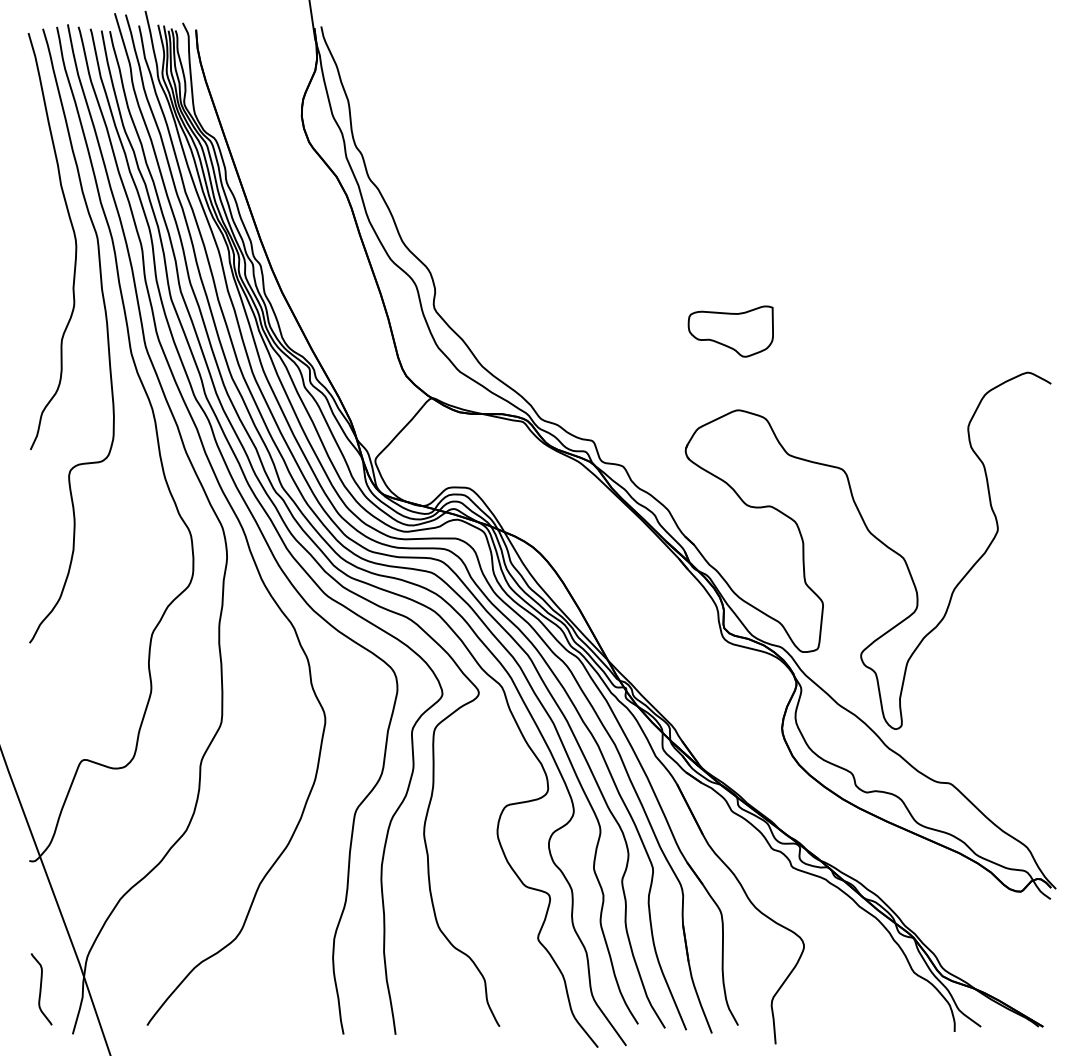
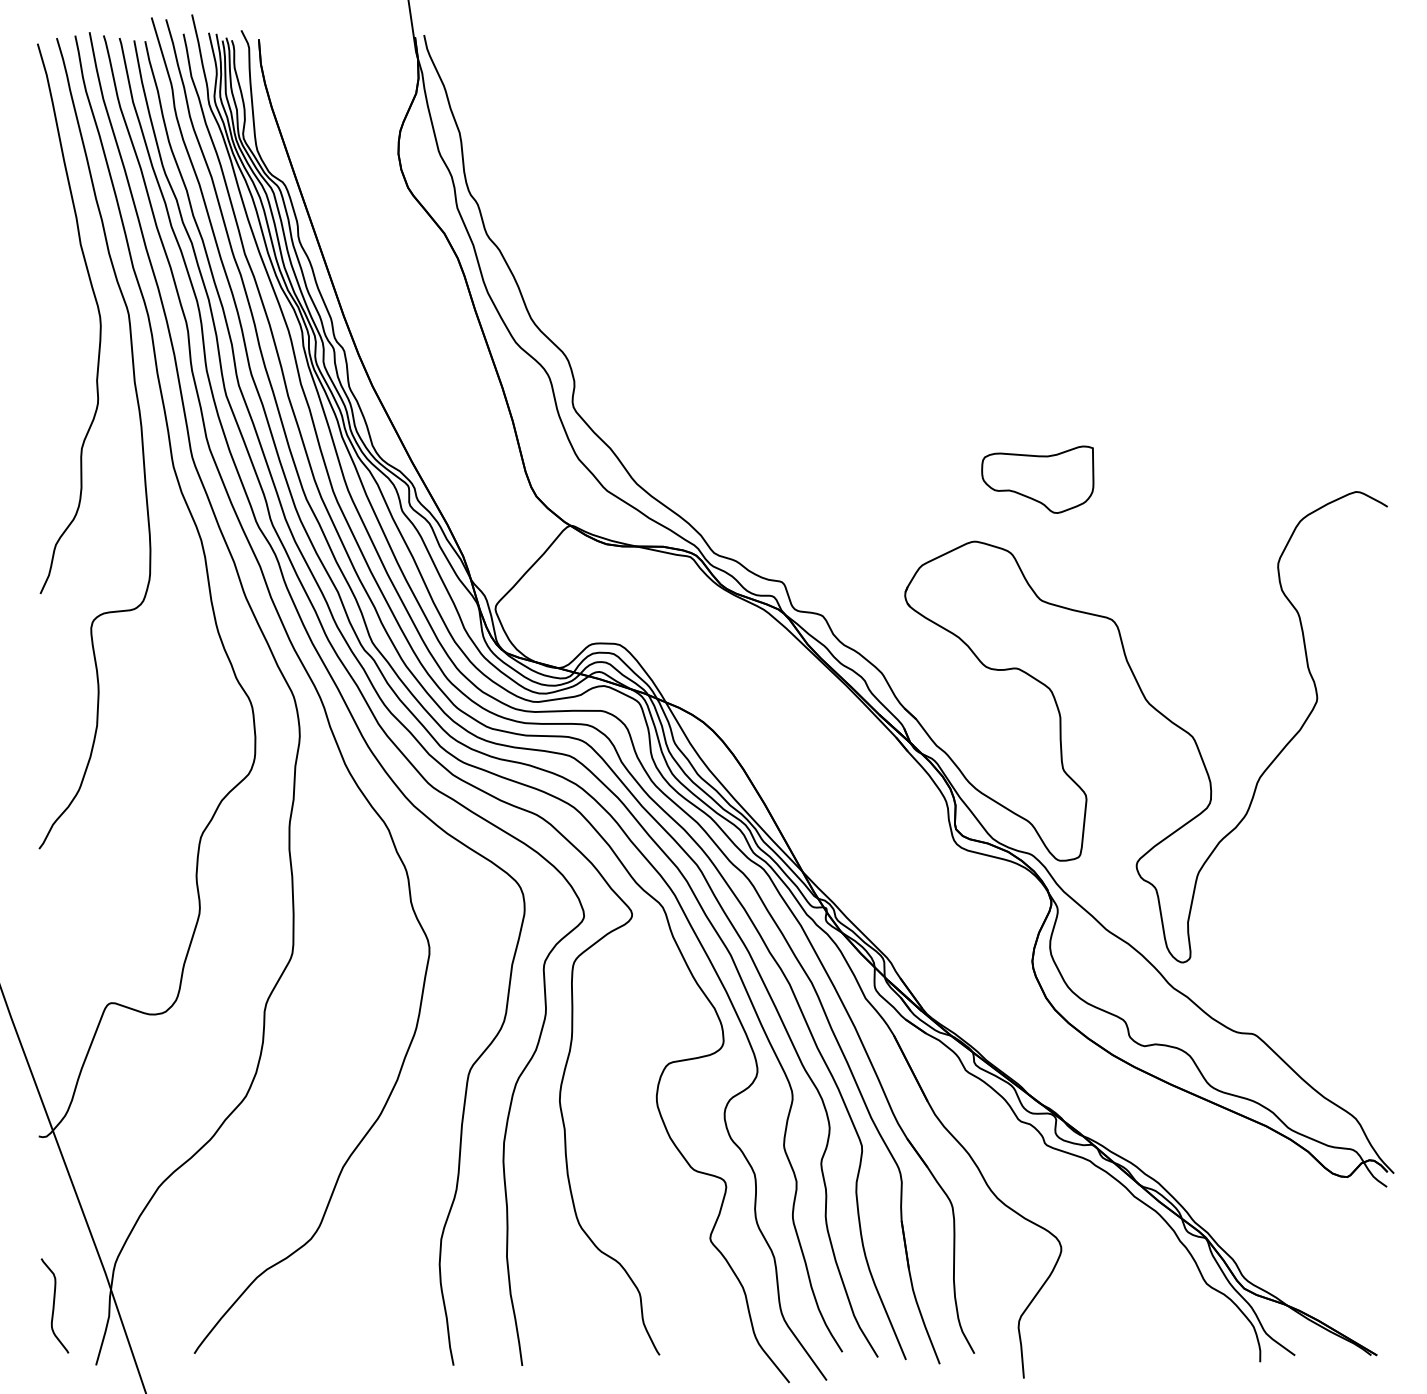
part: (730, 331) -> (1037, 479), moved

